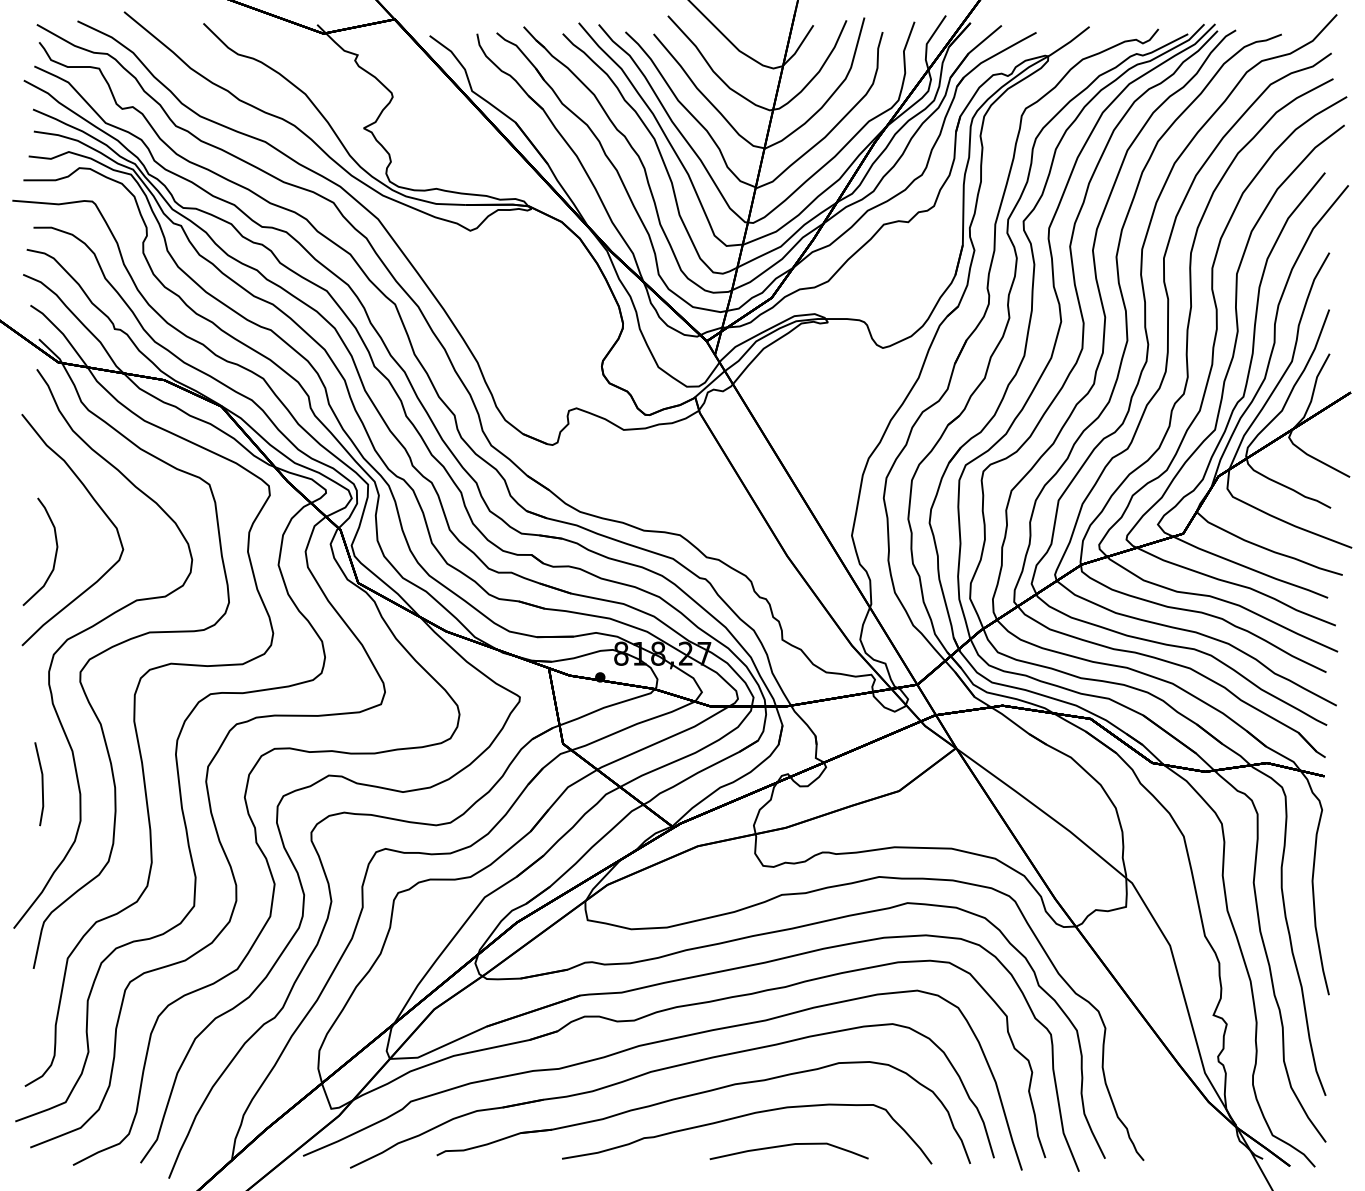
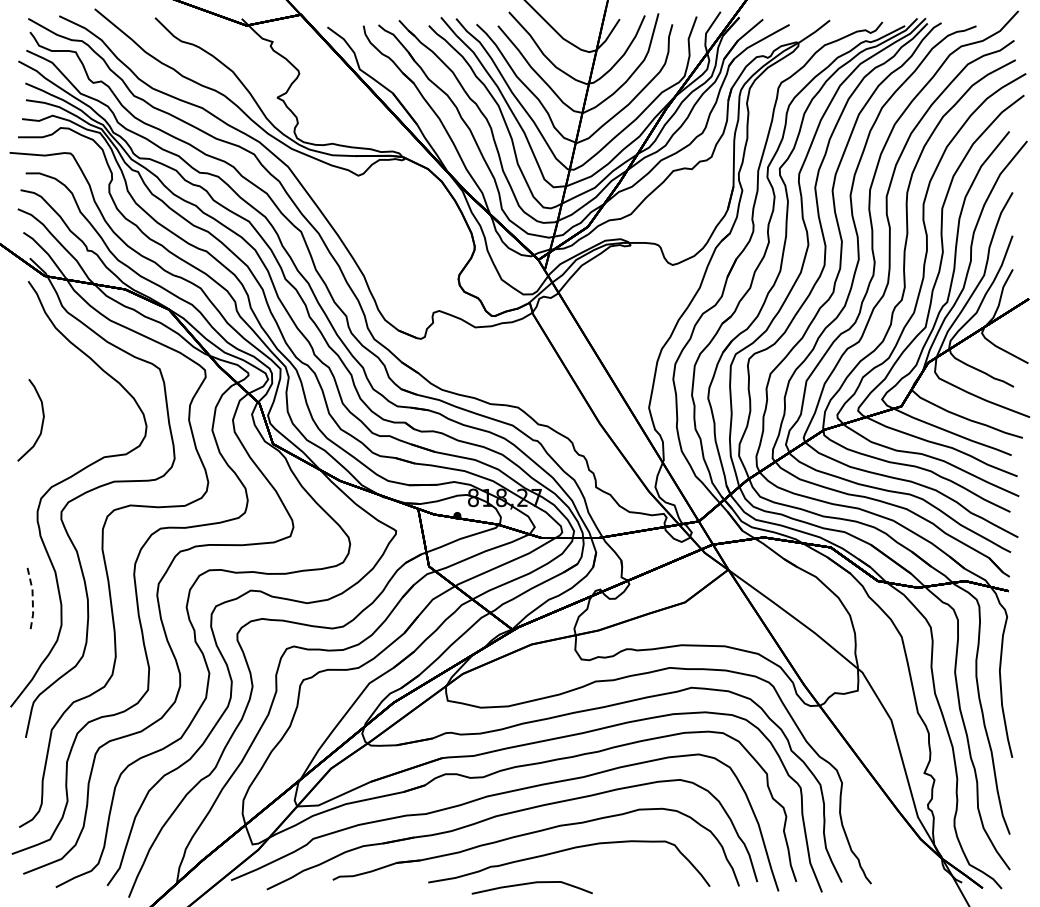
curve: (101, 511) -> (77, 389), removed
line: (42, 783) -> (32, 596), solid -> dashed
curve: (786, 1146) -> (530, 884), moved

